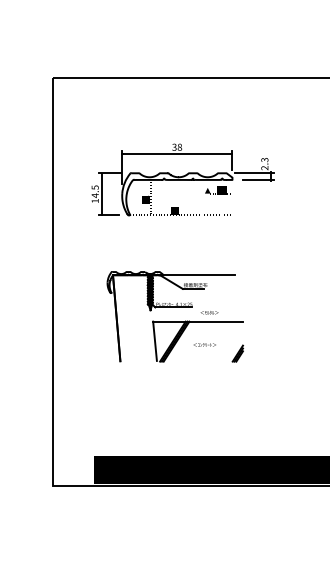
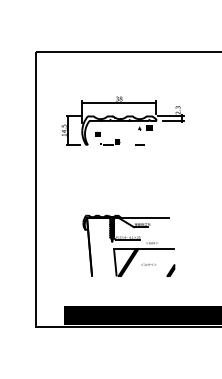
part: (174, 316) -> (128, 245), moved

